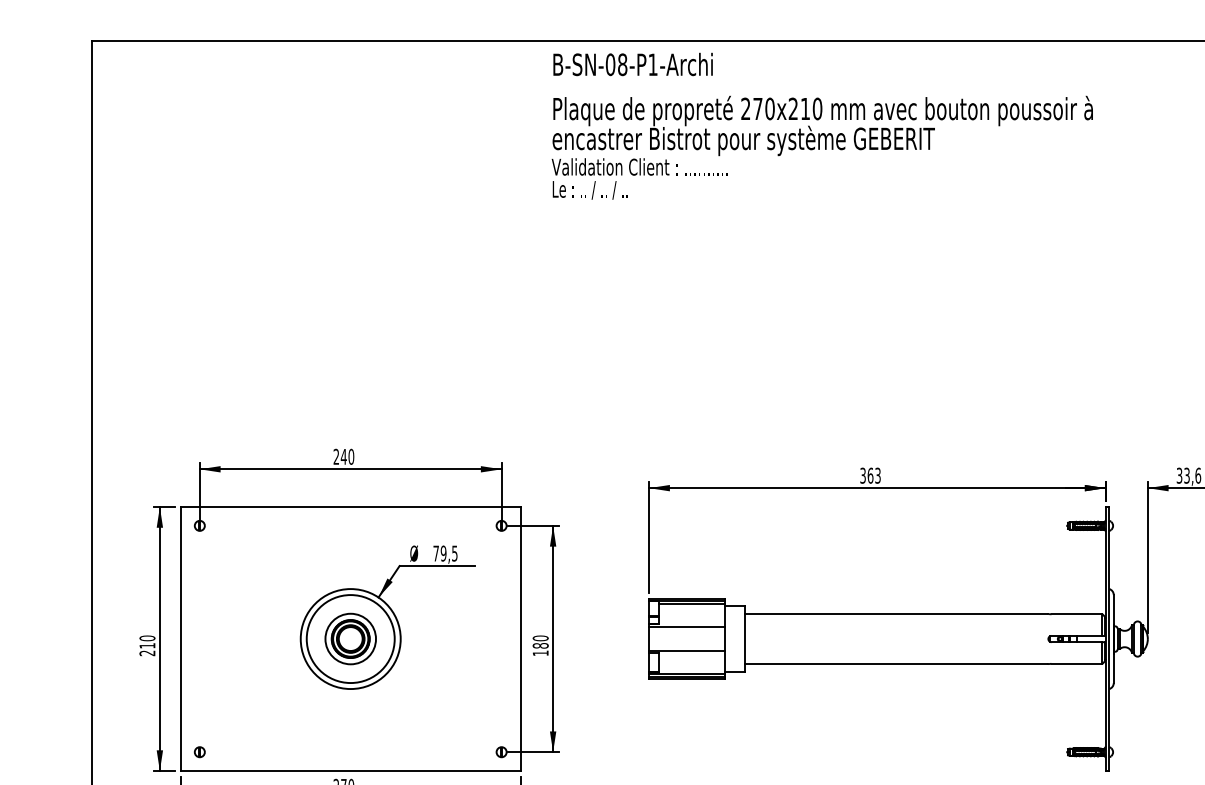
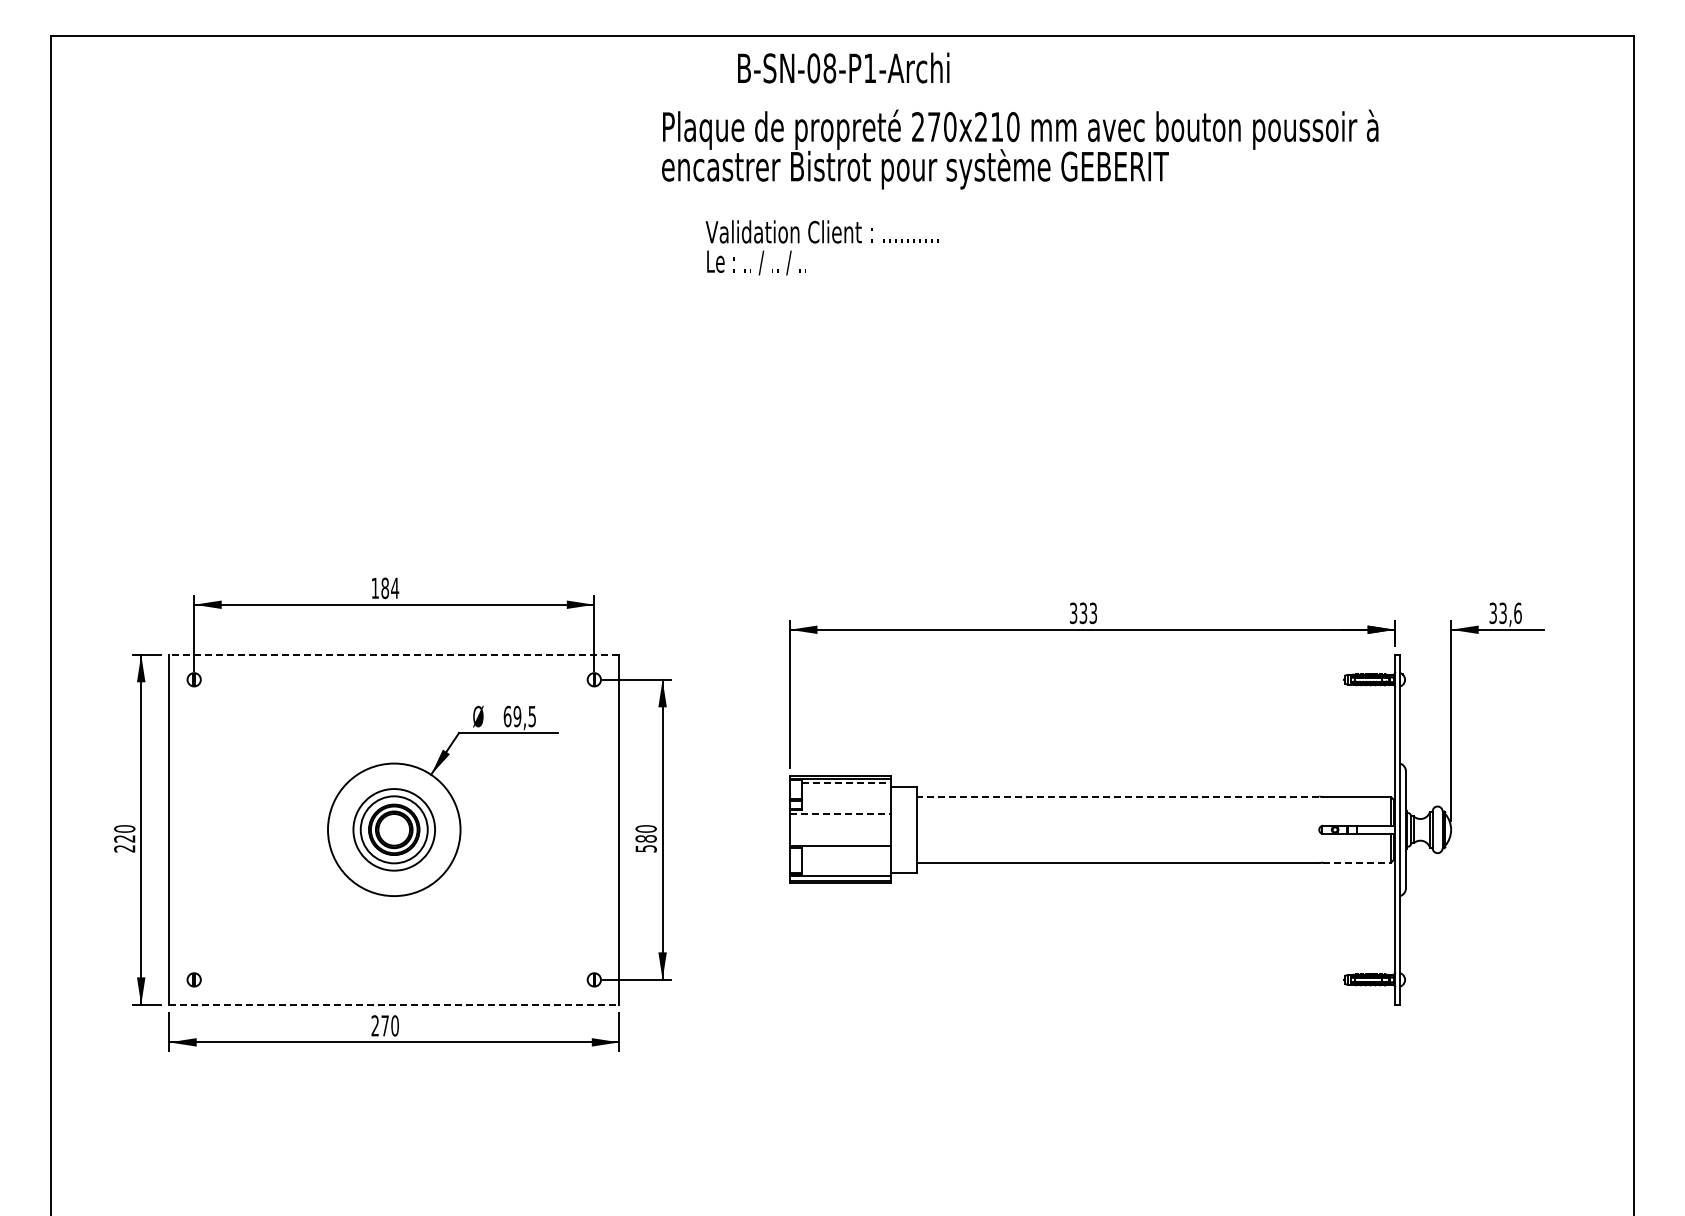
text: (632, 64) -> (843, 67), moved
text: (639, 178) -> (821, 247), moved
text: (344, 457) -> (385, 588), 240 -> 184
text: (870, 475) -> (1083, 613), 363 -> 333
line: (350, 506) -> (393, 654), solid -> dashed
text: (436, 553) -> (507, 716), 79,5 -> 69,5
line: (692, 604) -> (847, 783), solid -> dashed
line: (896, 613) -> (1118, 796), solid -> dashed
line: (687, 627) -> (840, 814), solid -> dashed
circle: (350, 638) -> (393, 829), size x0.7
text: (147, 645) -> (124, 838), 210 -> 220
text: (540, 653) -> (645, 848), 180 -> 580
line: (1077, 663) -> (1357, 862), solid -> dashed
line: (350, 770) -> (394, 1004), solid -> dashed

